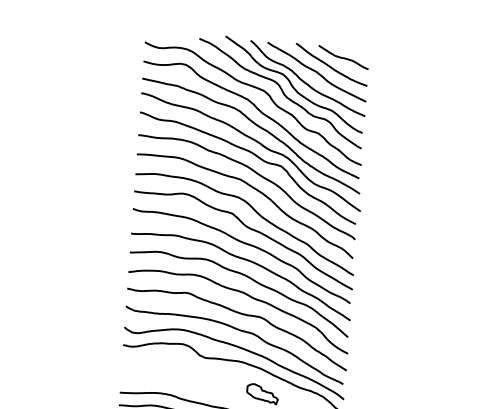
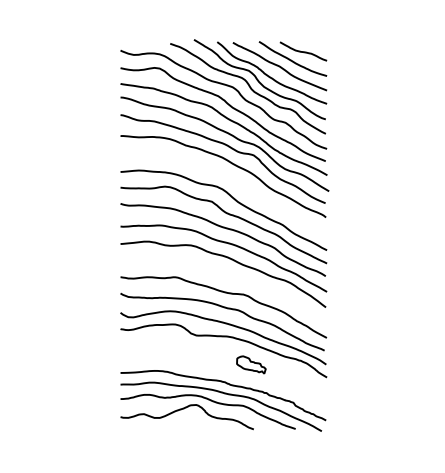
curve: (254, 189) -> (230, 178), removed
curve: (247, 296) -> (231, 276), removed

